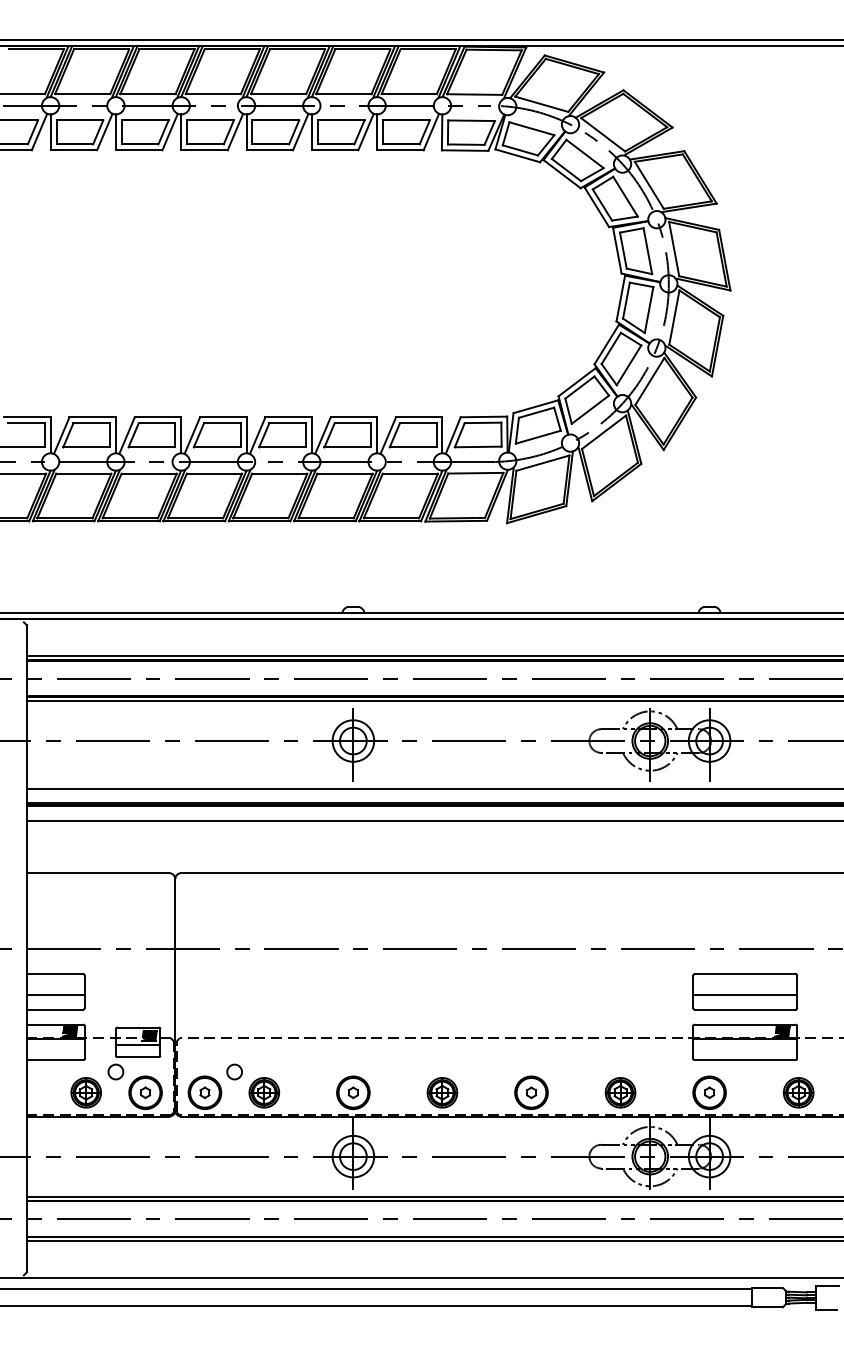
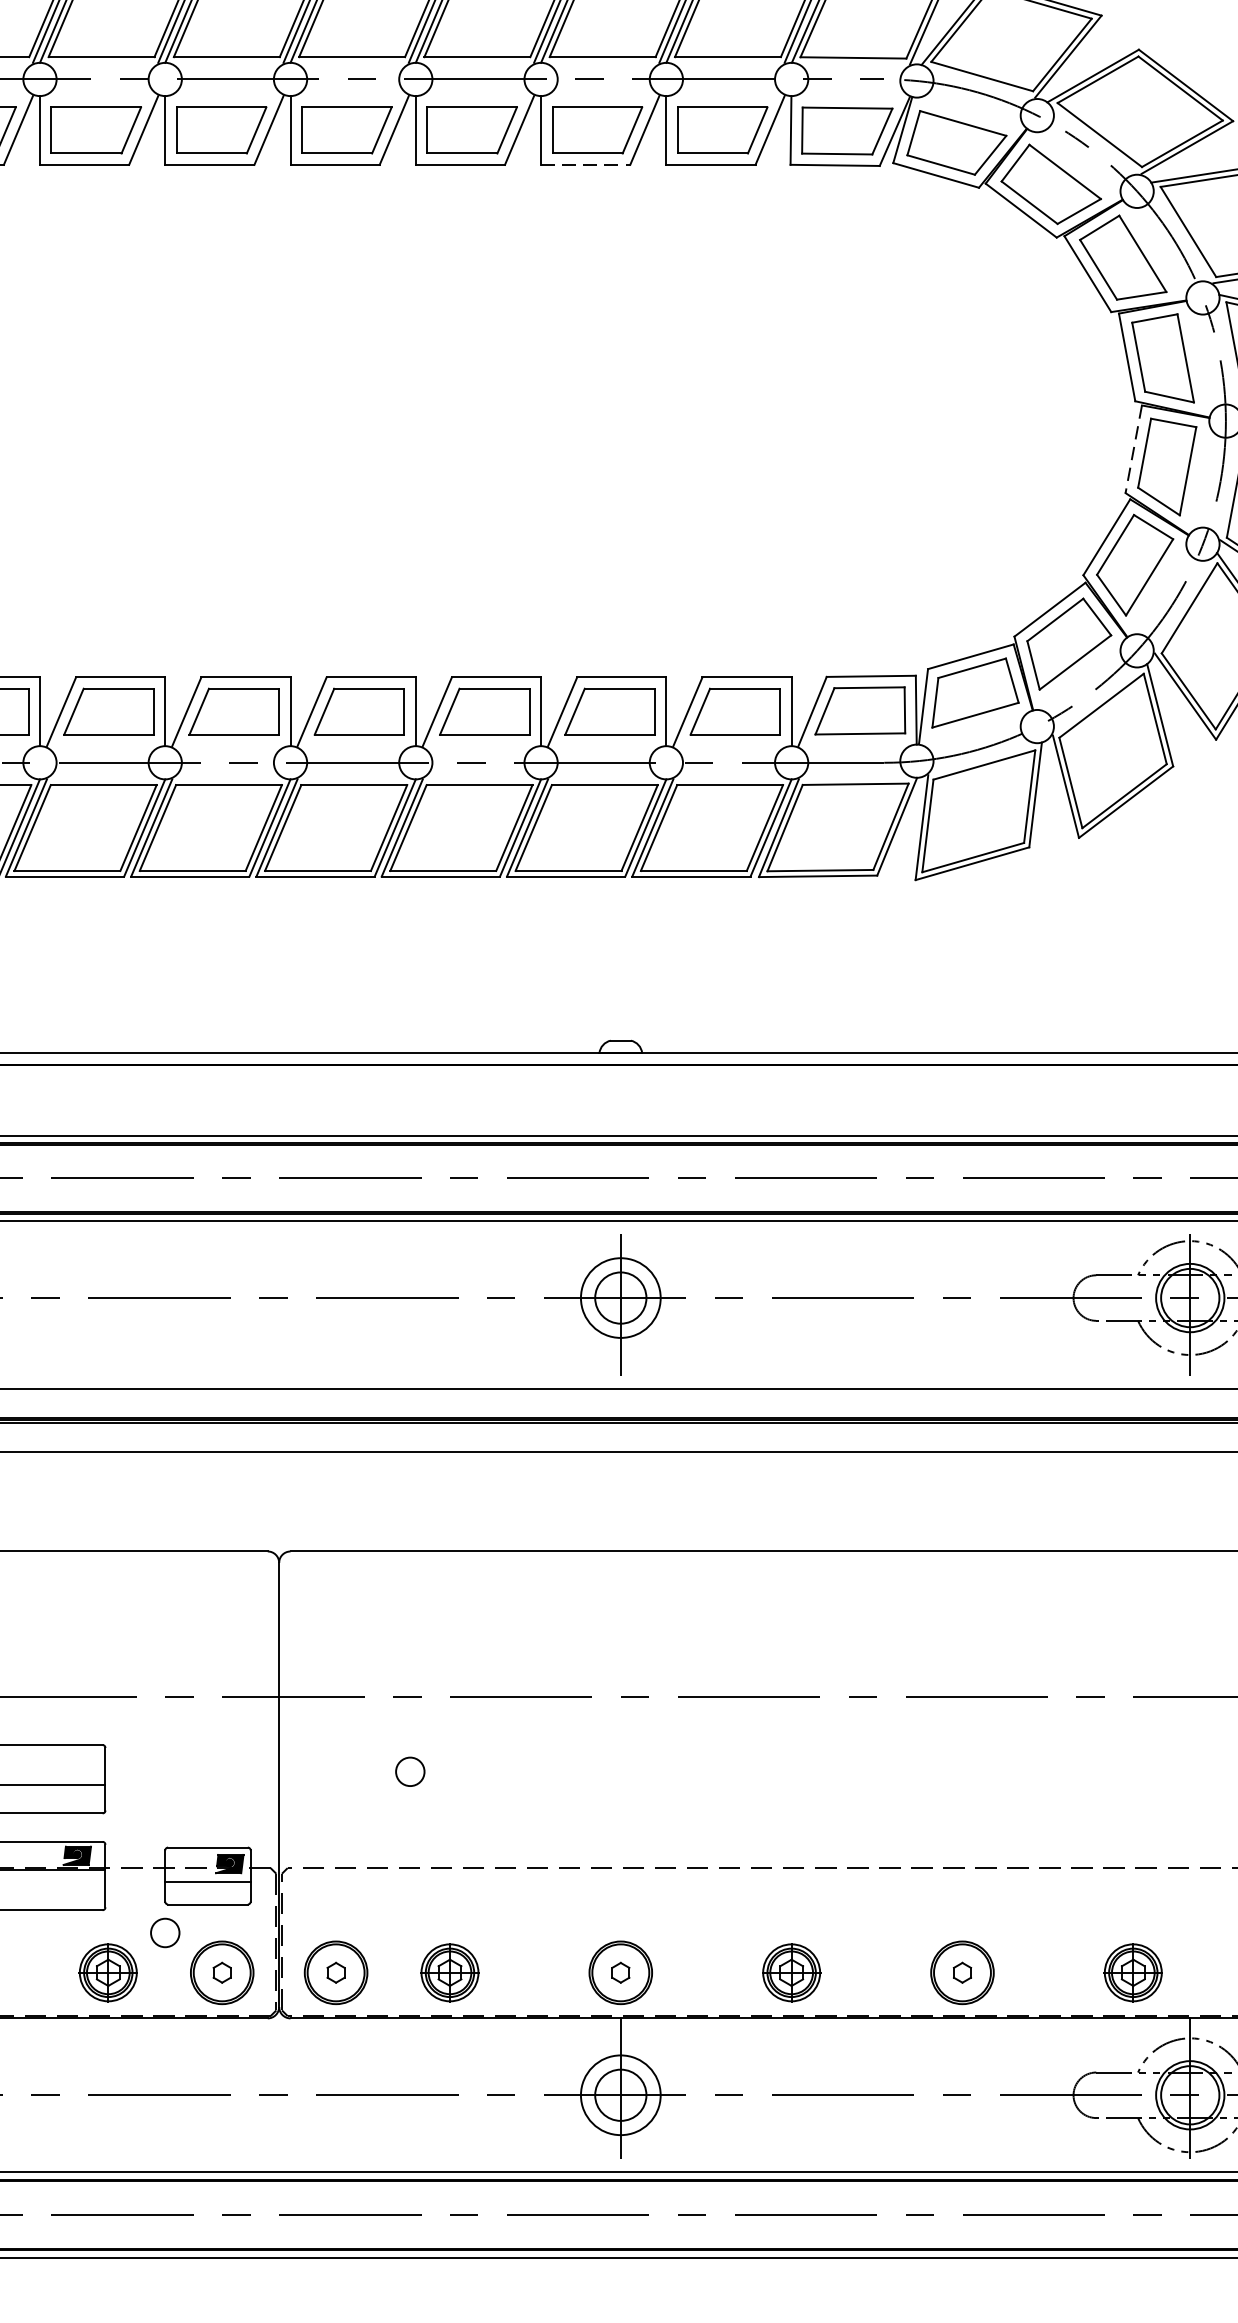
line: (335, 150) -> (586, 165), solid -> dashed
line: (620, 299) -> (1133, 451), solid -> dashed
circle: (234, 1071) -> (410, 1770), moved

